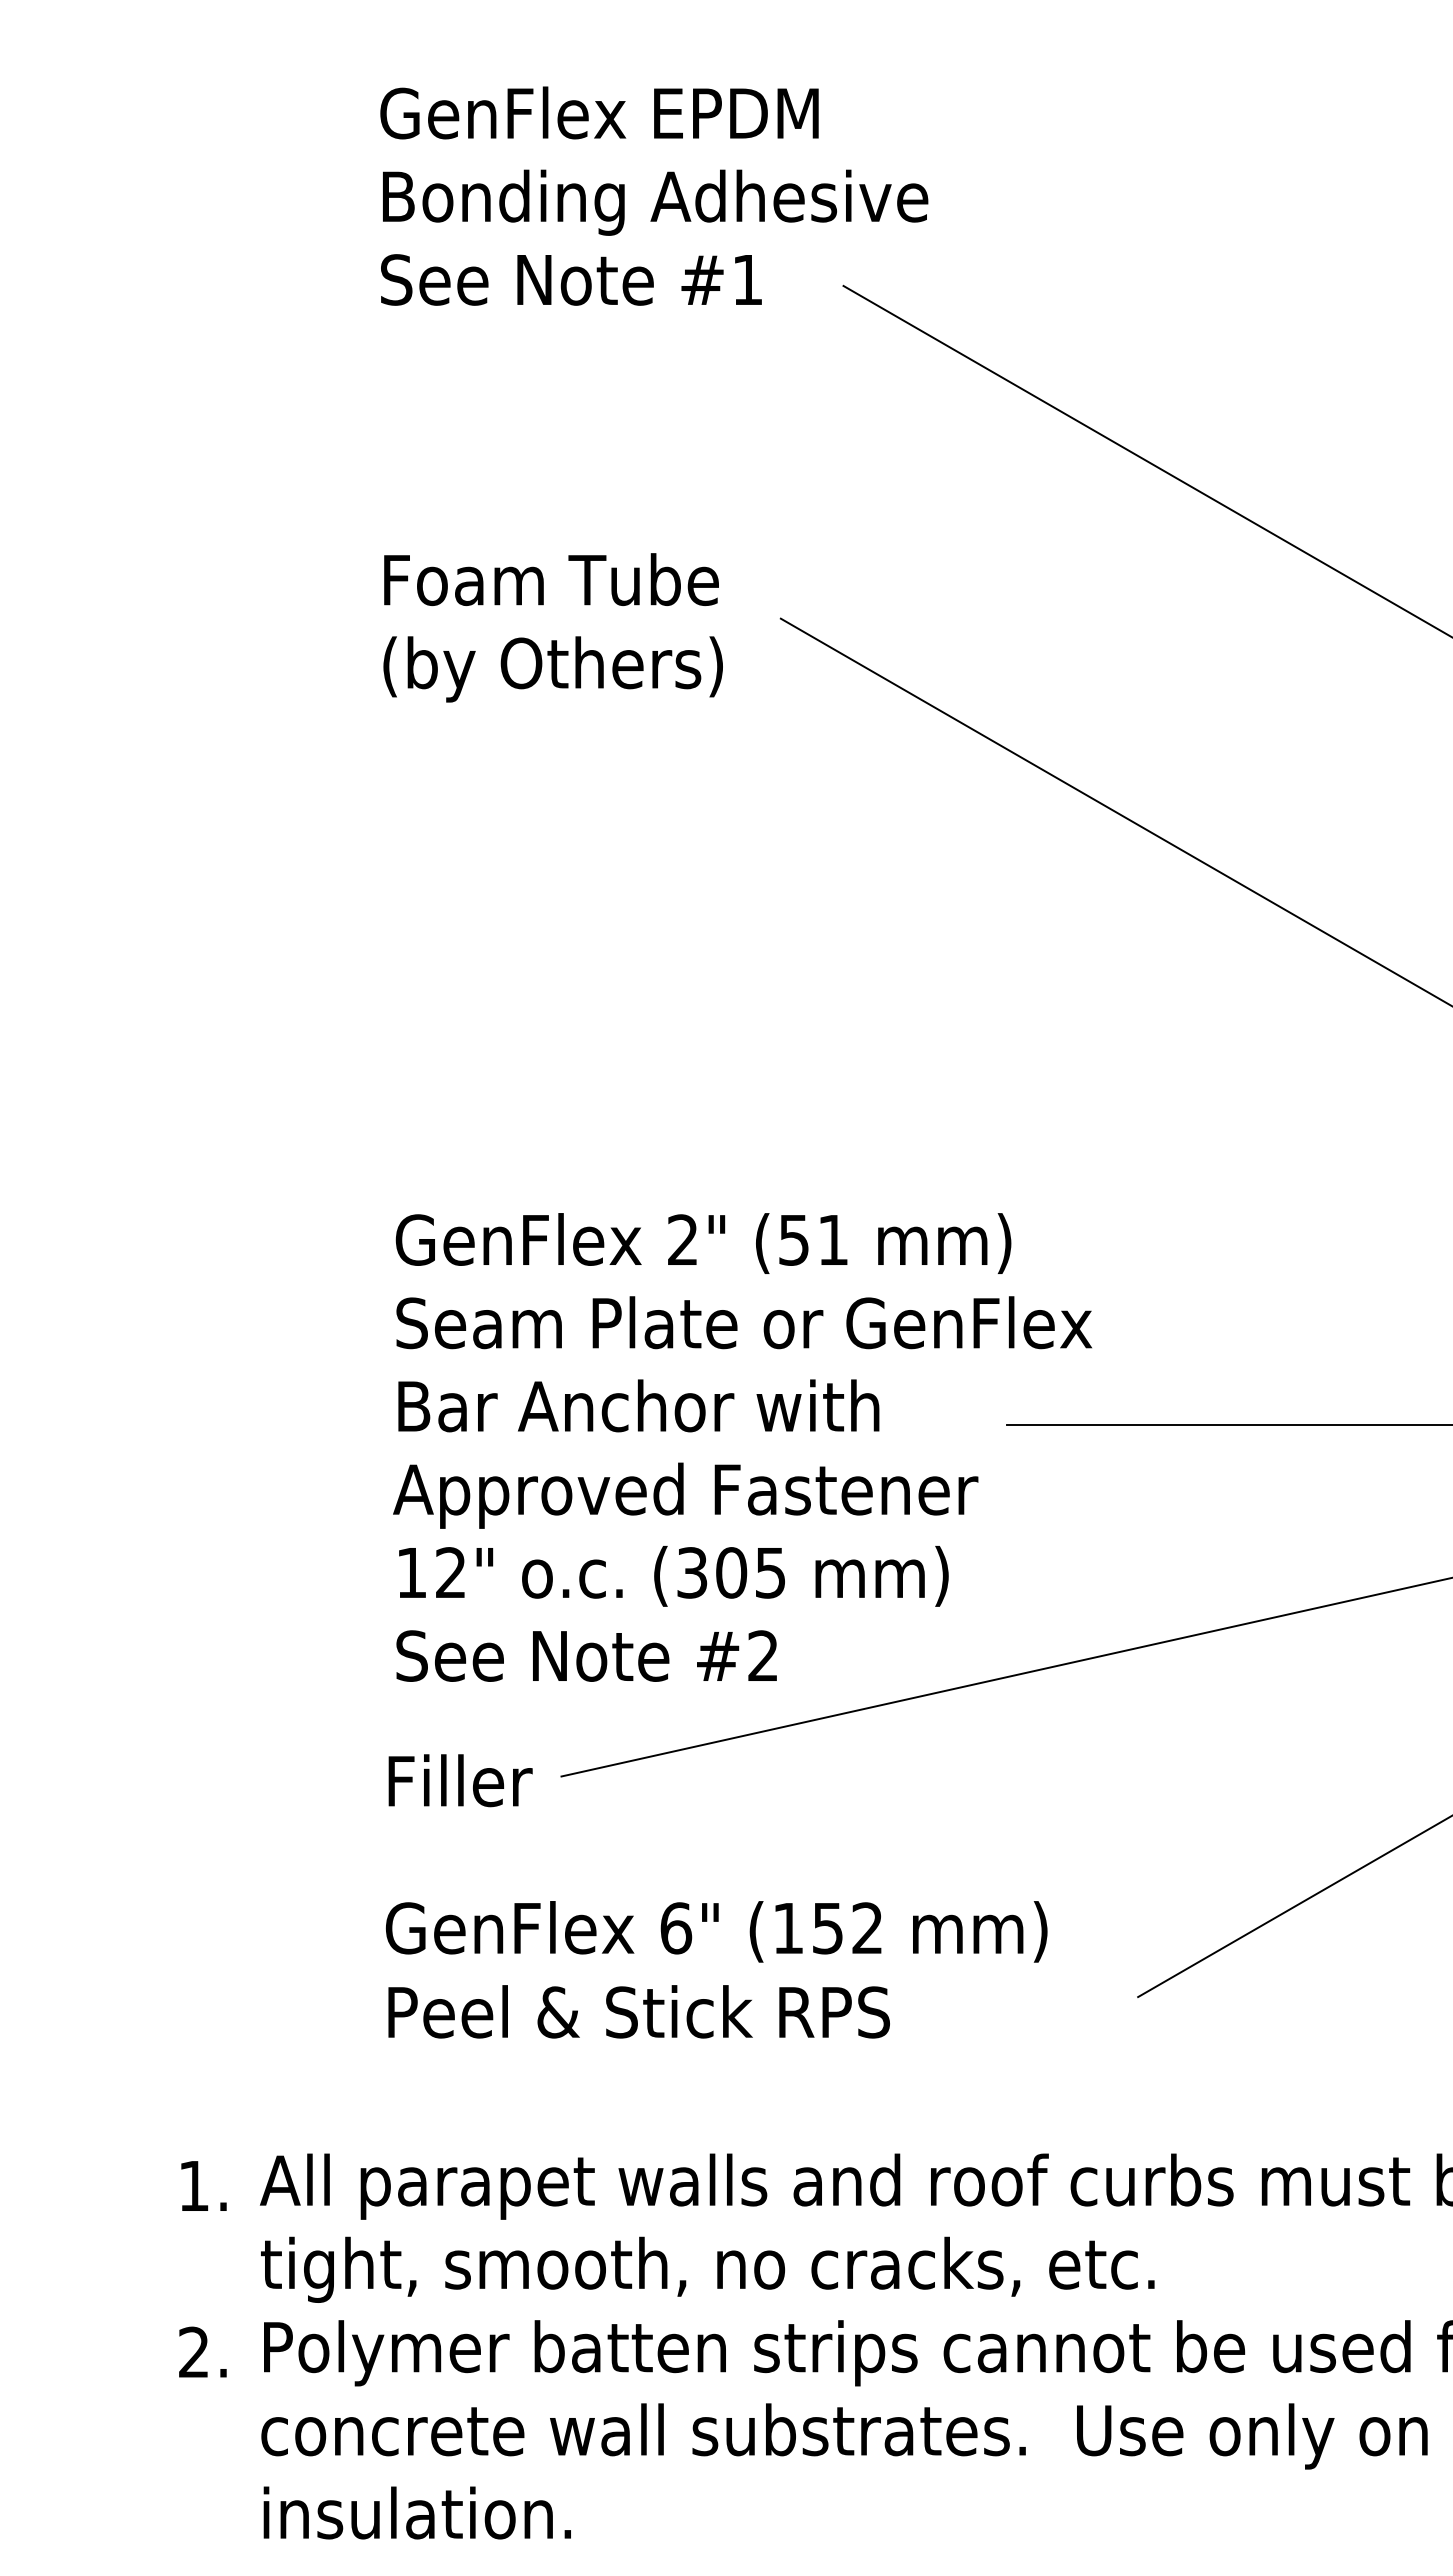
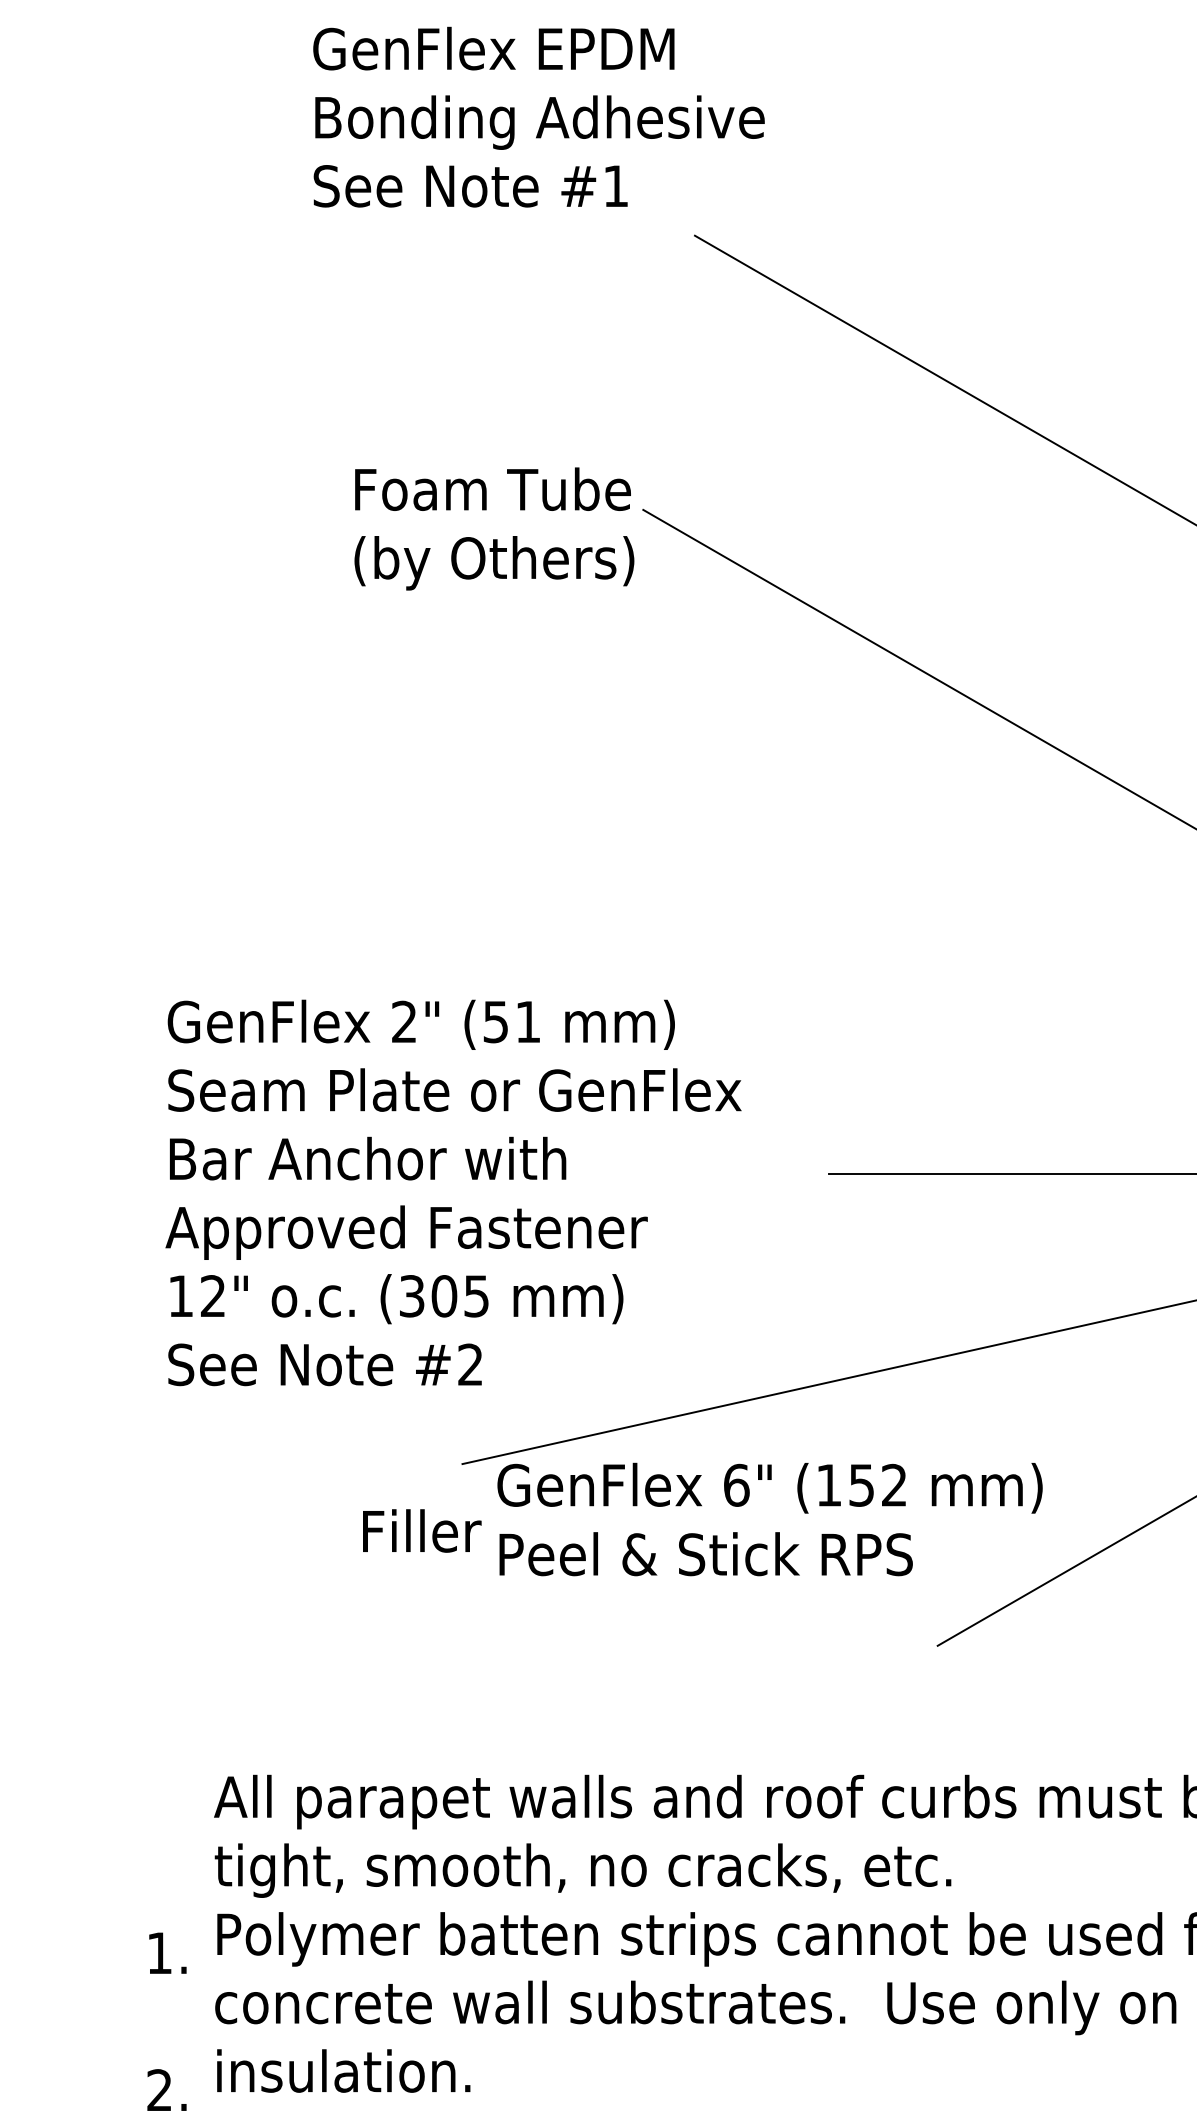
text: (654, 195) -> (539, 116), moved
text: (552, 627) -> (493, 528), moved
text: (742, 1447) -> (453, 1192), moved
text: (460, 1780) -> (422, 1530), moved
text: (716, 1969) -> (769, 1519), moved
text: (202, 2269) -> (166, 2021), moved

